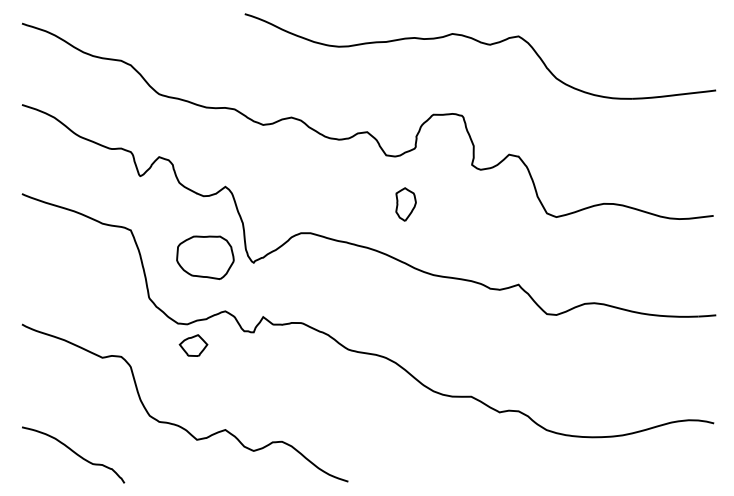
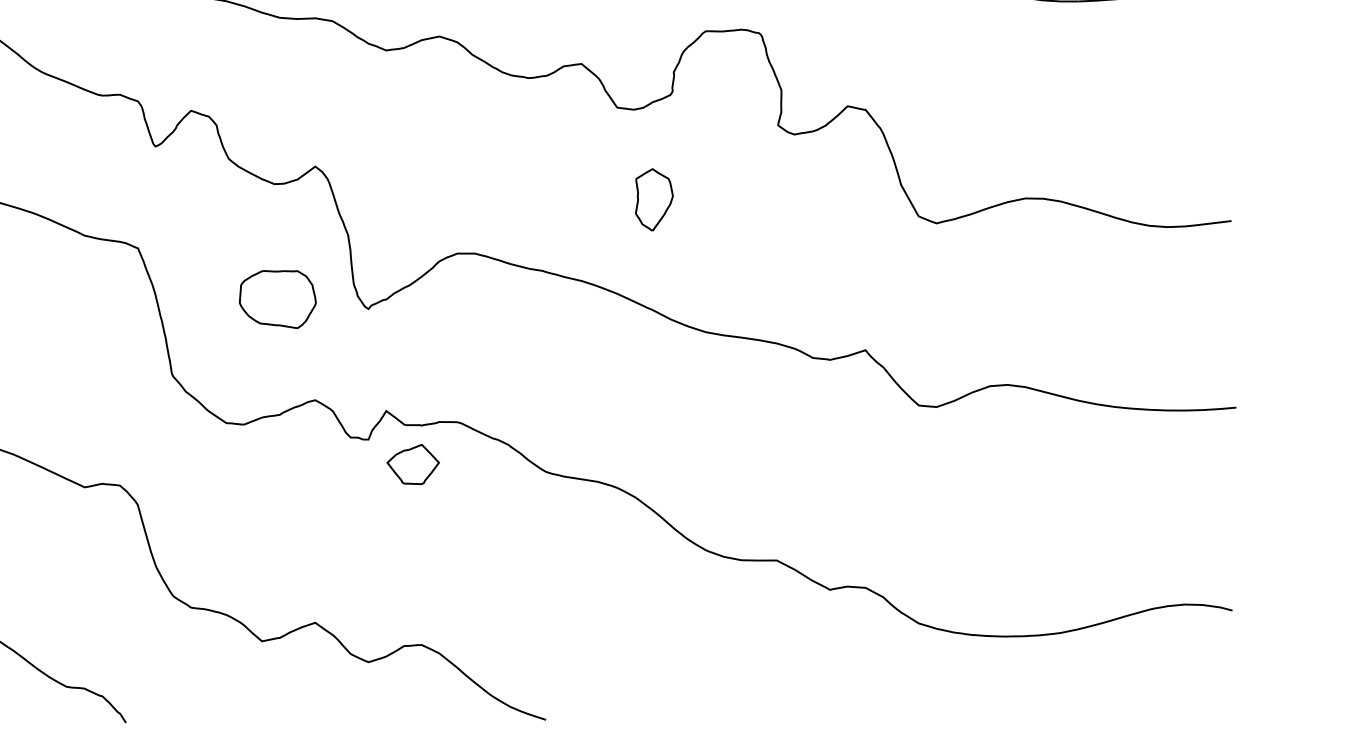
part: (205, 257) -> (277, 299), size x0.71
part: (193, 345) -> (413, 464), moved

